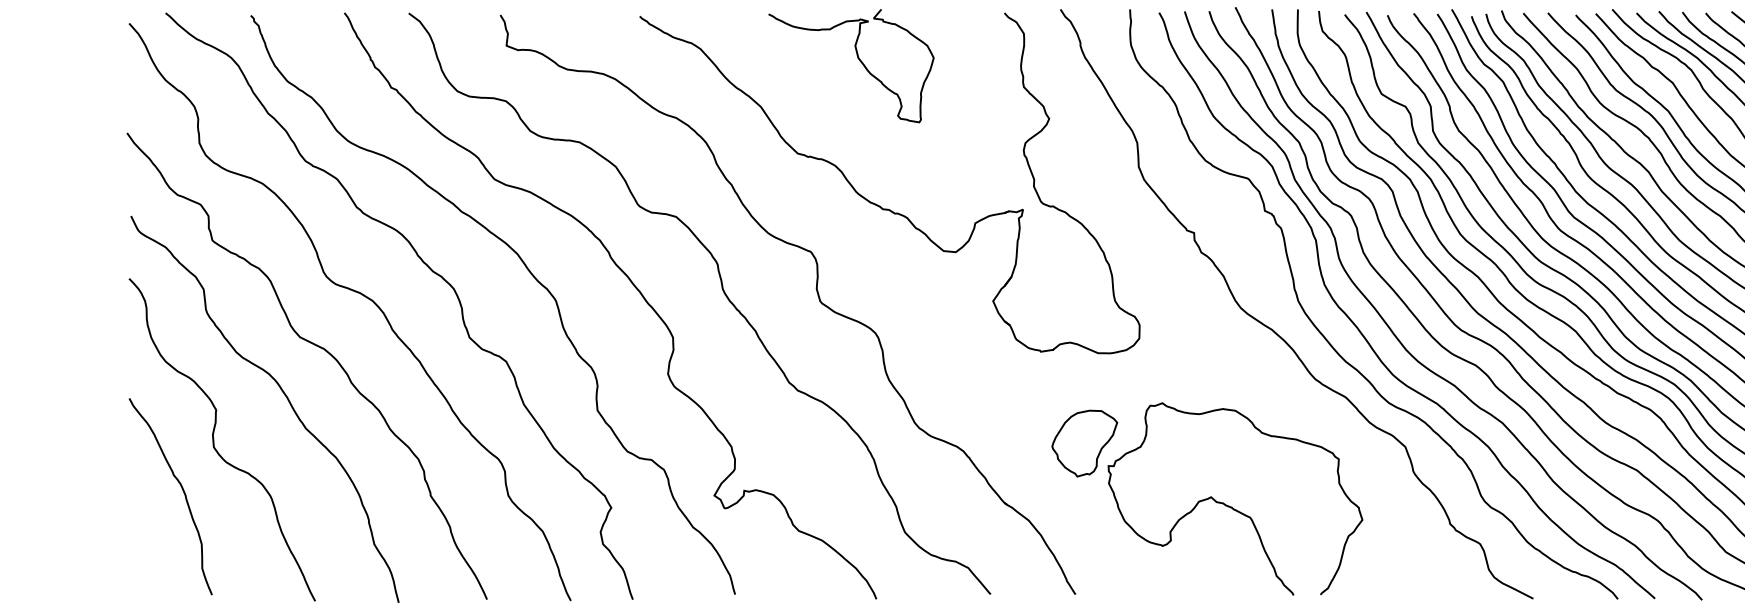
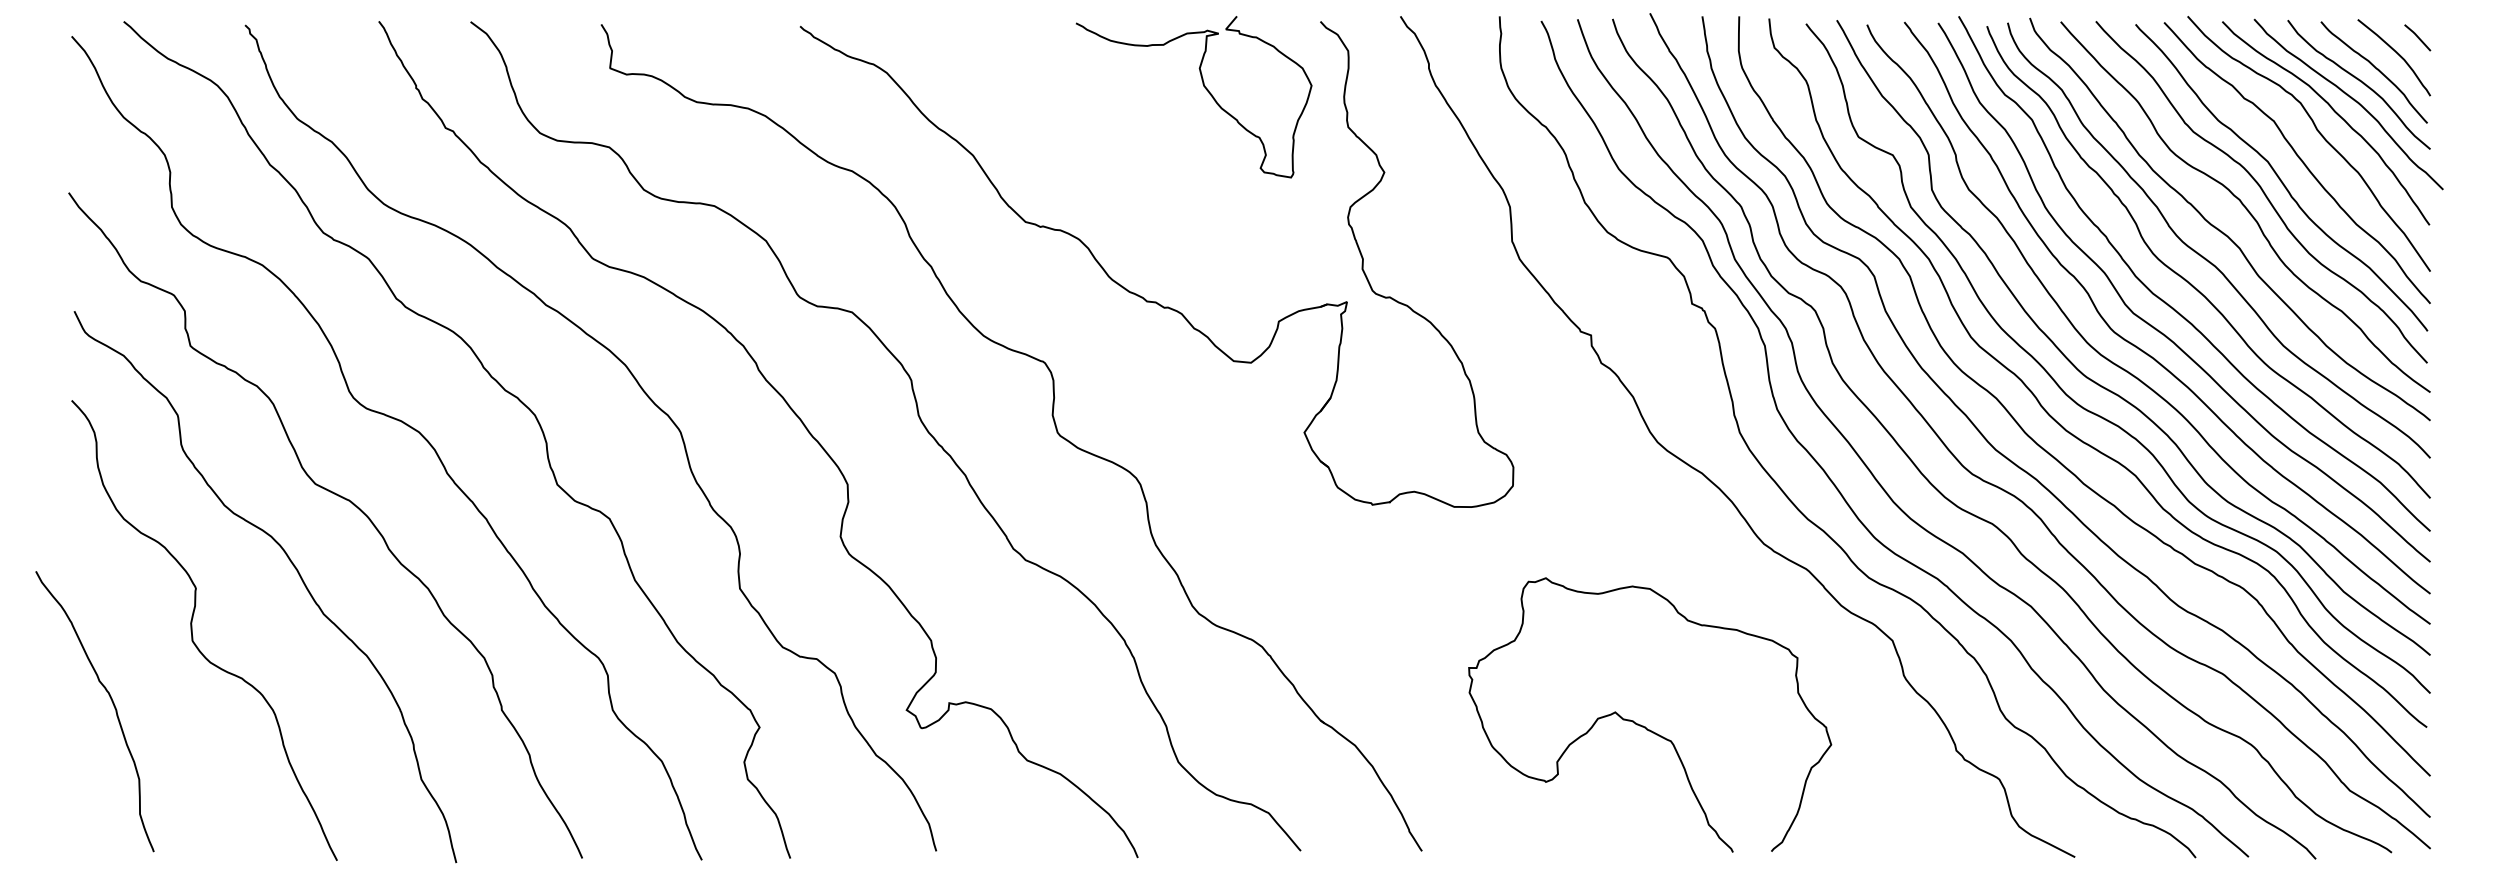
curve: (859, 60) -> (1205, 89), moved
part: (1085, 443) -> (1435, 635), removed
curve: (183, 493) -> (113, 706), moved

